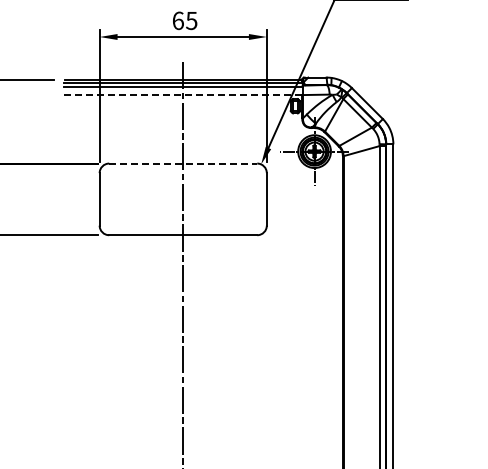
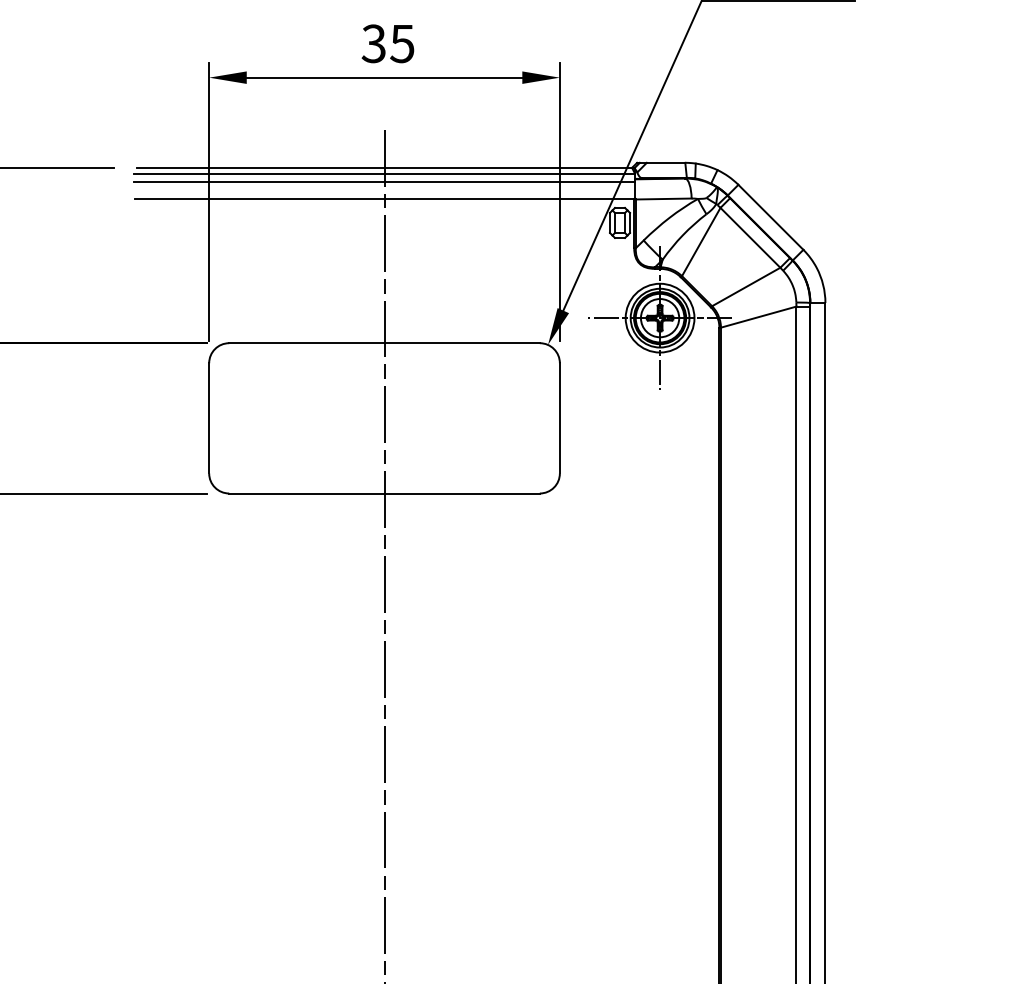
text: (177, 20) -> (372, 43), 65 -> 35
line: (183, 95) -> (385, 200), dashed -> solid
line: (183, 163) -> (385, 343), dashed -> solid

